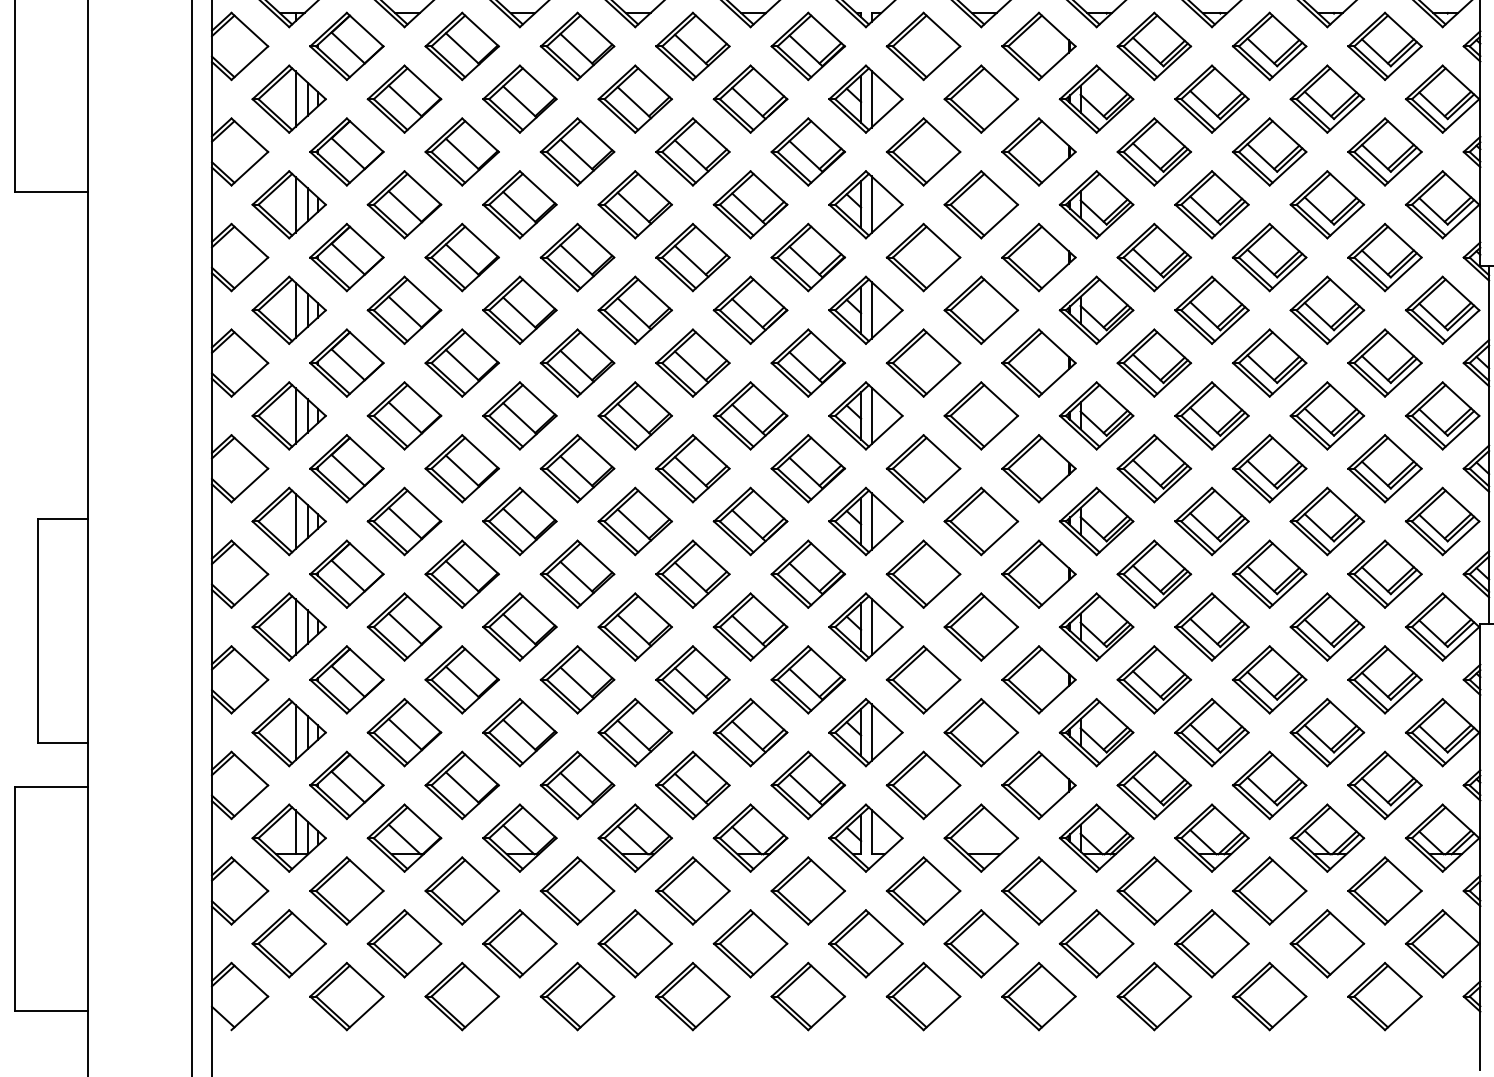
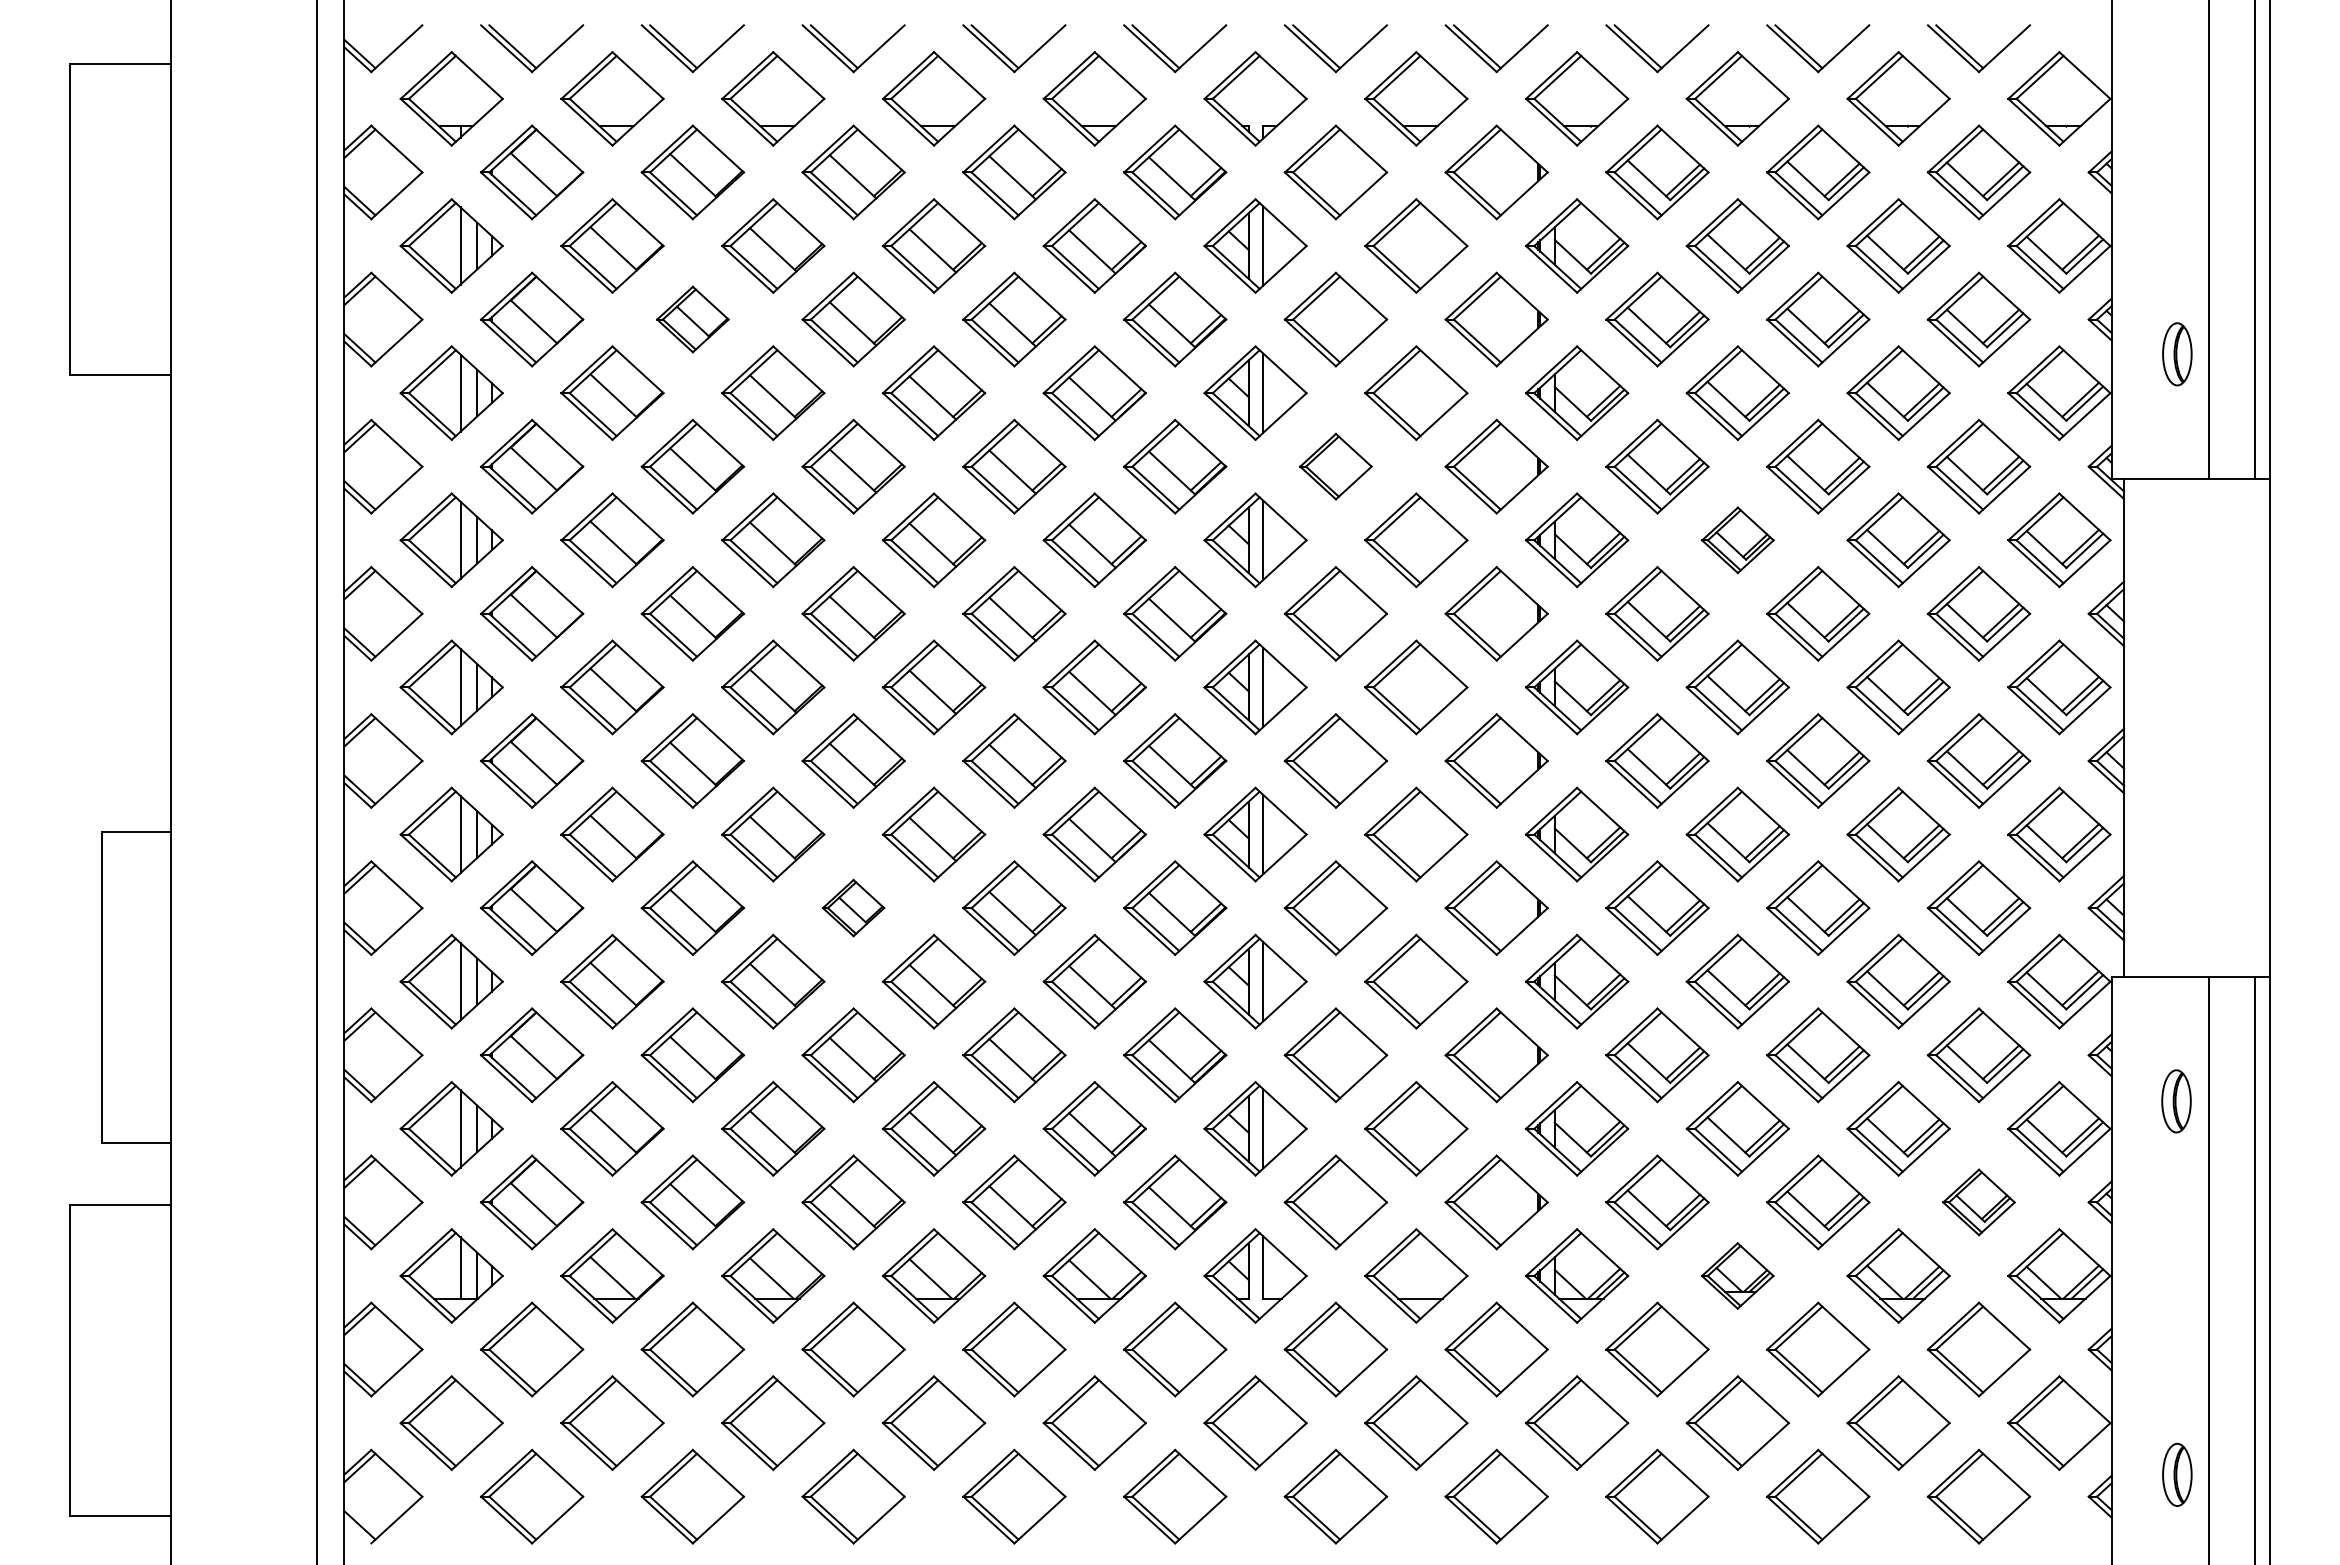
part: (461, 151) -> (692, 319), size x0.7
part: (923, 257) -> (1335, 466), size x0.7
part: (1211, 310) -> (1737, 540), size x0.7
part: (577, 573) -> (853, 907), size x0.6
part: (1384, 785) -> (1978, 1202), size x0.7
part: (1211, 837) -> (1737, 1275), size x0.7

